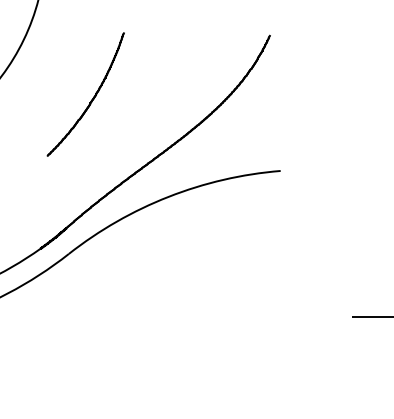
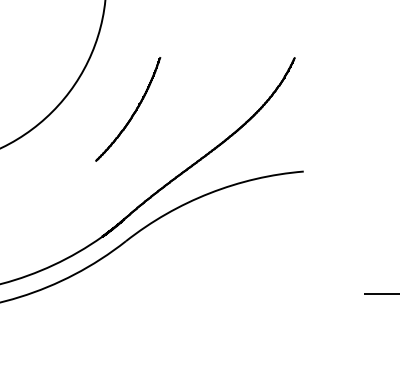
part: (86, 94) -> (128, 109), moved

